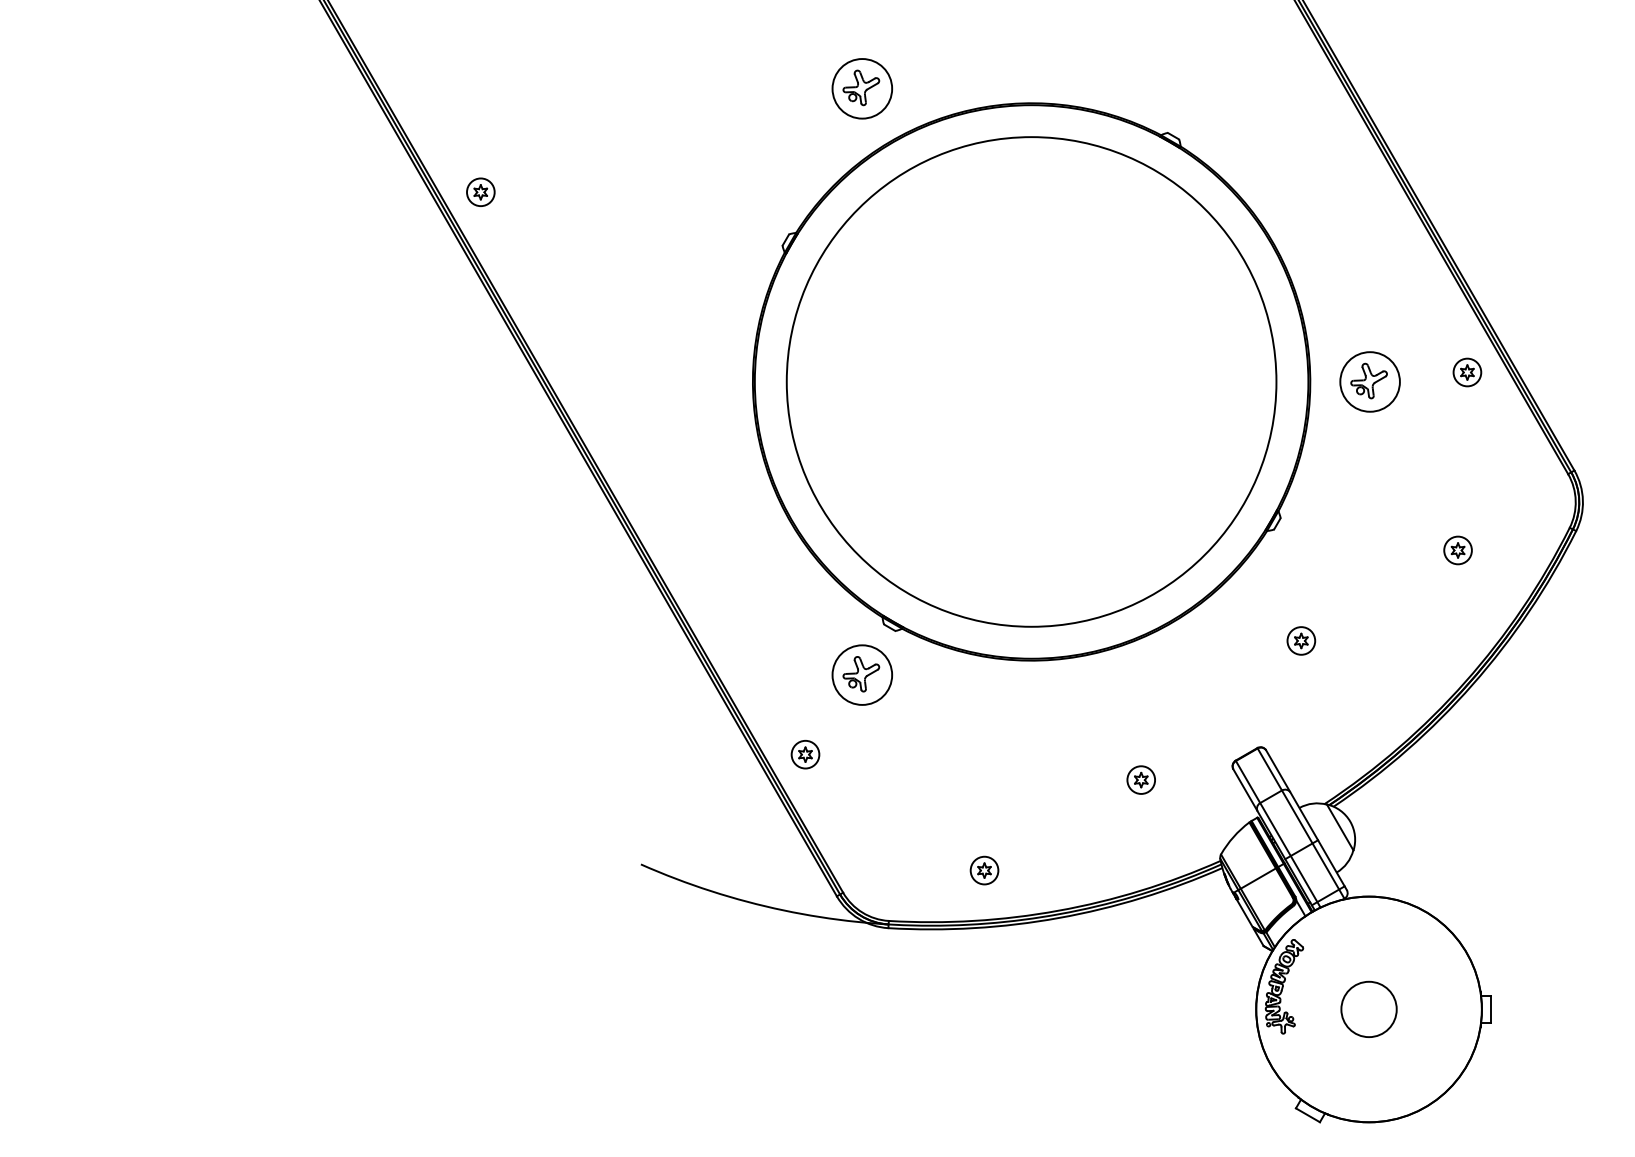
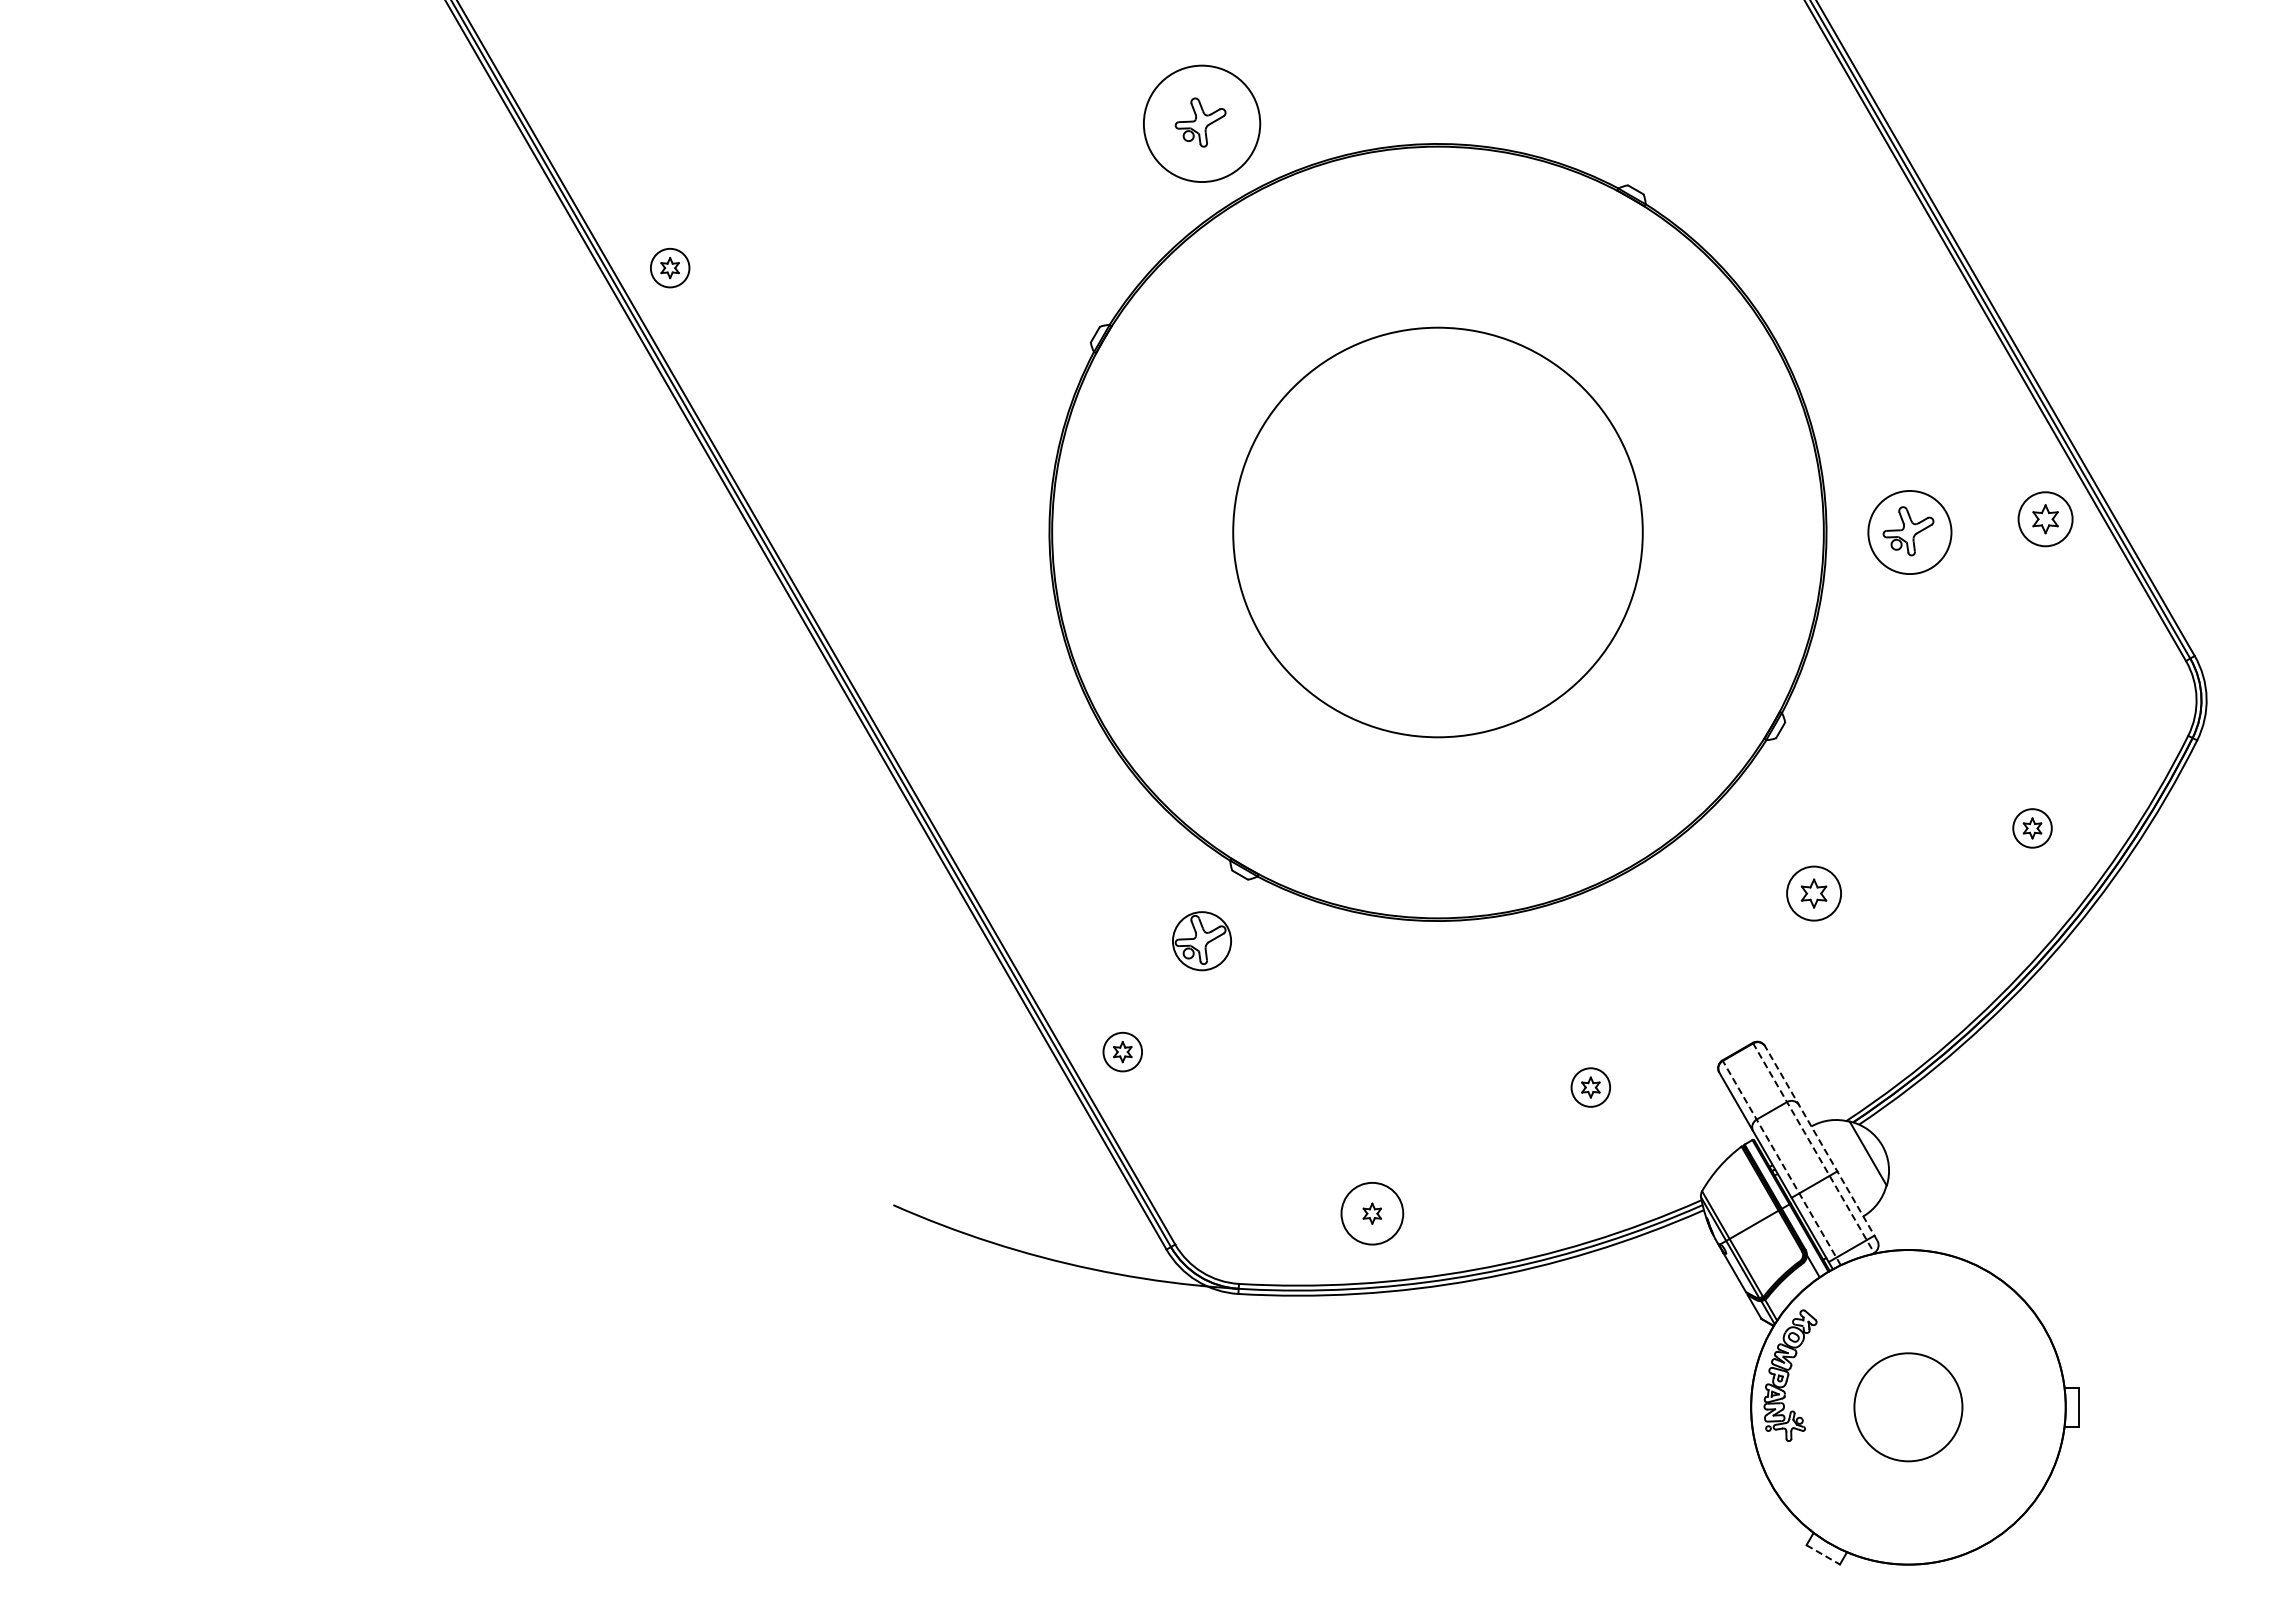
circle: (861, 88) -> (1201, 123), size x1.4
part: (1467, 372) -> (2045, 519), size x1.4
circle: (1031, 381) -> (1437, 532), size x0.6
part: (1458, 550) -> (2032, 828), moved
part: (1300, 640) -> (1813, 893), size x1.4
circle: (861, 674) -> (1201, 940), size x0.7
line: (1305, 820) -> (1820, 1143), solid -> dashed
line: (1300, 823) -> (1813, 1148), solid -> dashed
line: (1278, 833) -> (1781, 1162), solid -> dashed
circle: (984, 870) -> (1372, 1213), size x1.6
circle: (1369, 1008) -> (1908, 1406), size x1.4
line: (1308, 1115) -> (1823, 1555), solid -> dashed

